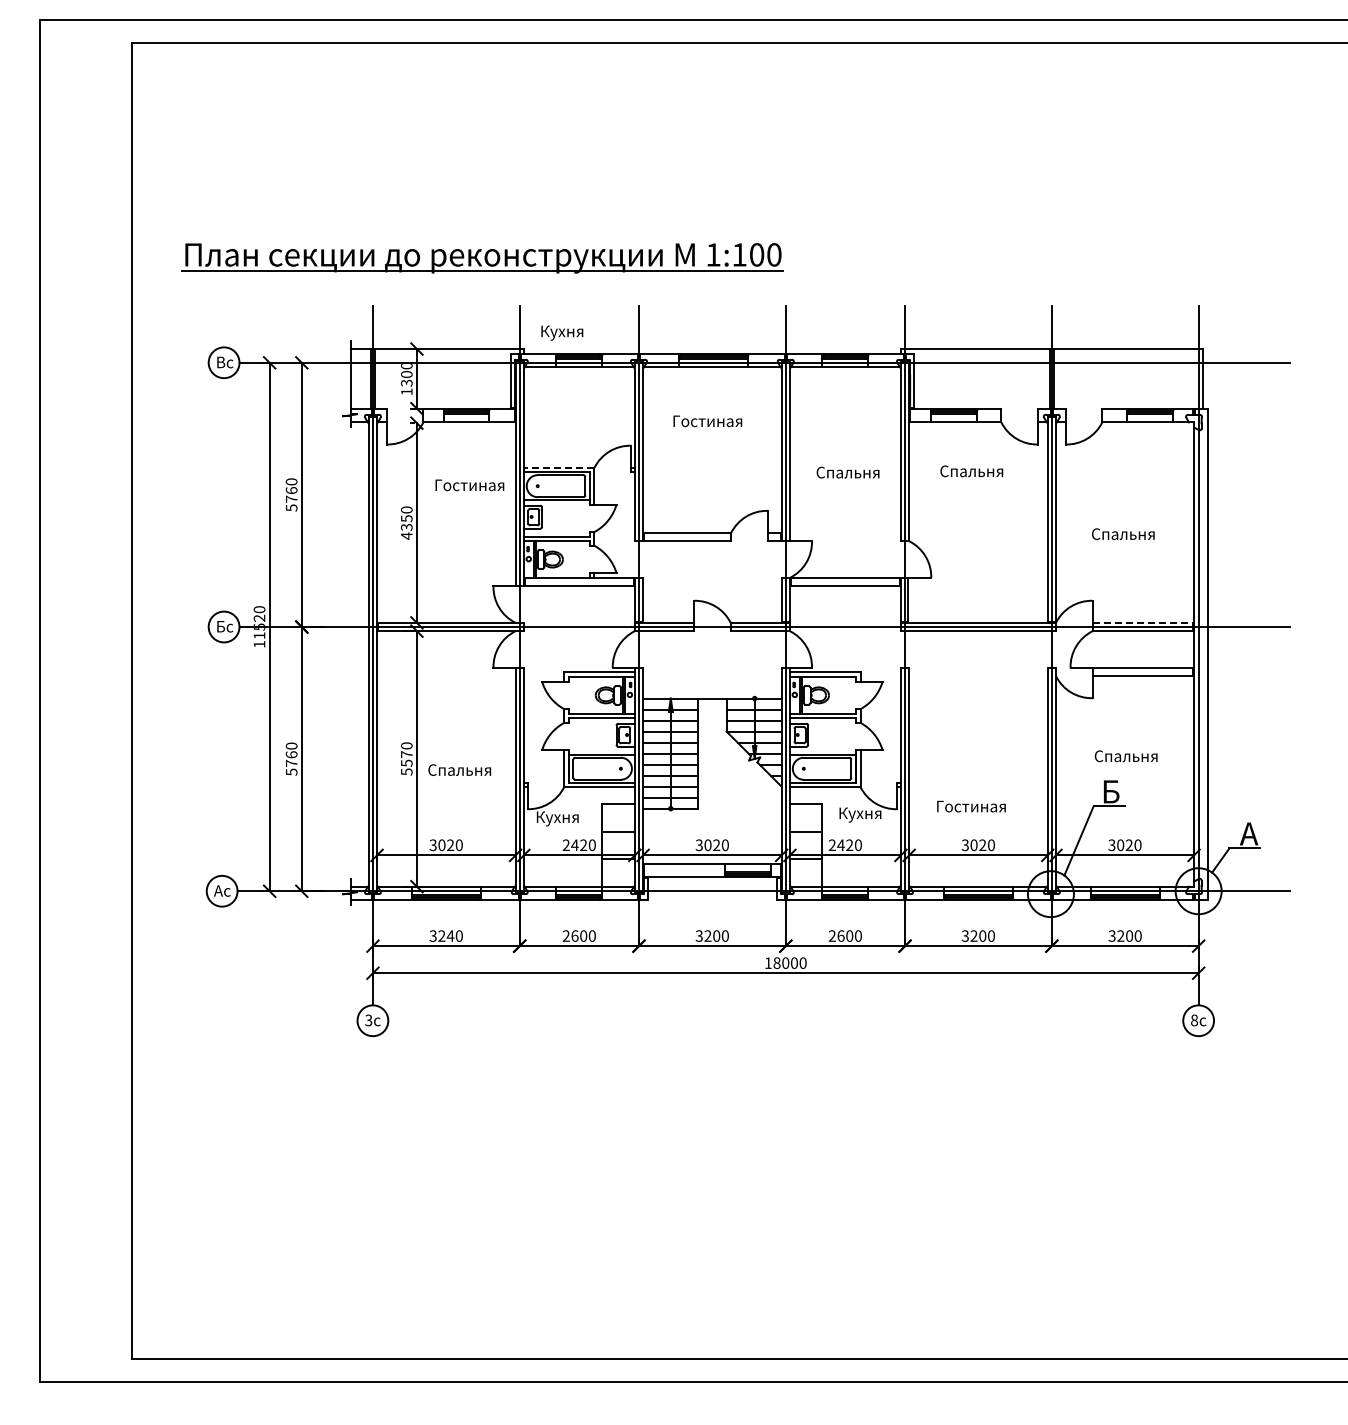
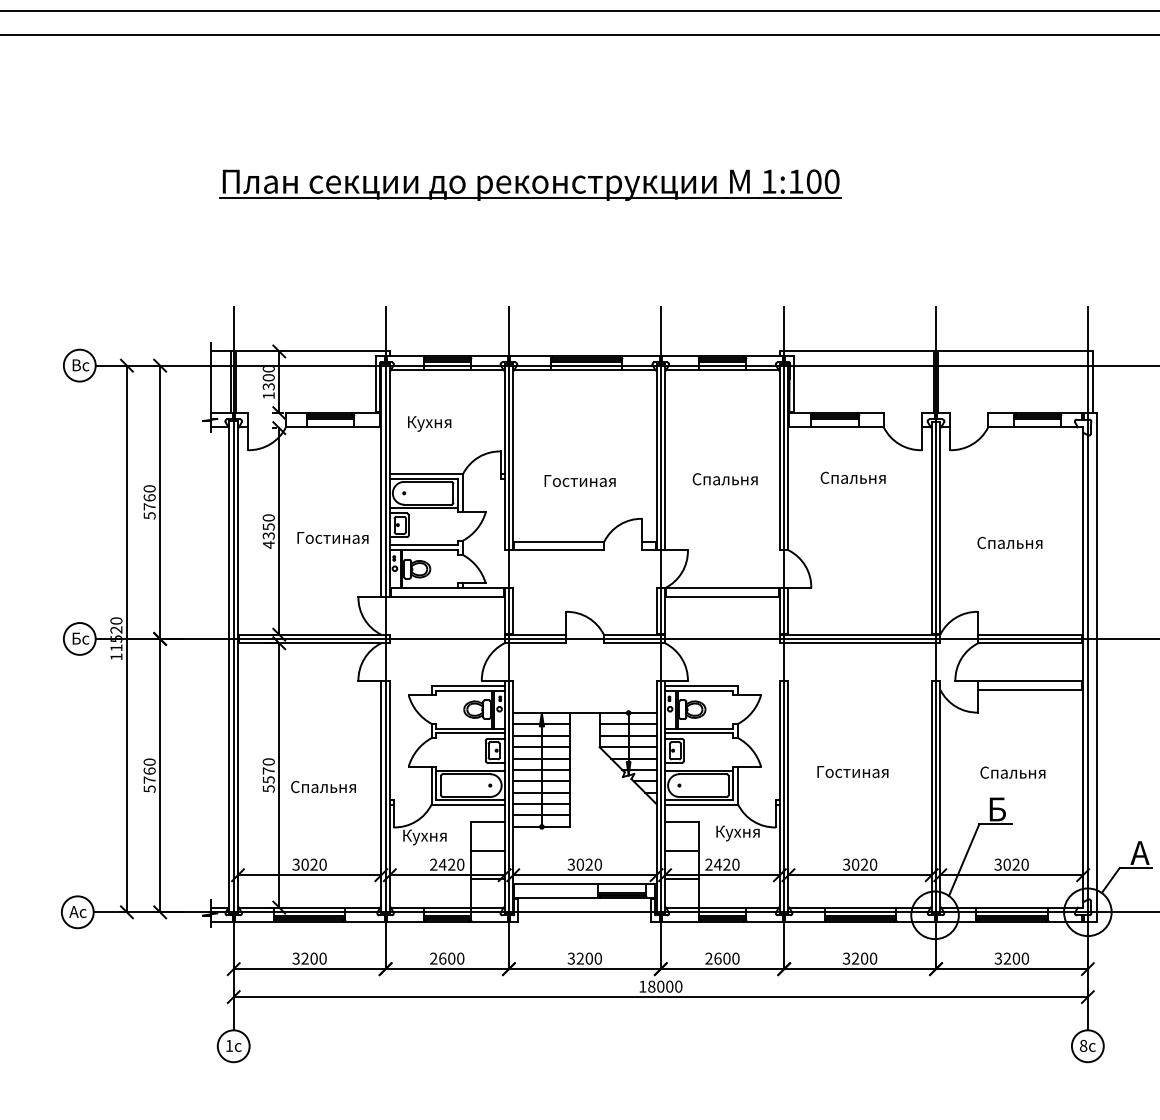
part: (482, 258) -> (530, 185), moved
text: (562, 332) -> (429, 423), moved
text: (707, 421) -> (579, 481), moved
line: (558, 467) -> (425, 473), dashed -> solid
text: (469, 485) -> (332, 538), moved
line: (1143, 622) -> (1030, 634), dashed -> solid
text: (971, 806) -> (852, 771), moved
text: (450, 935) -> (313, 958), 3240 -> 3200
text: (368, 1020) -> (229, 1045), 3 -> 1

